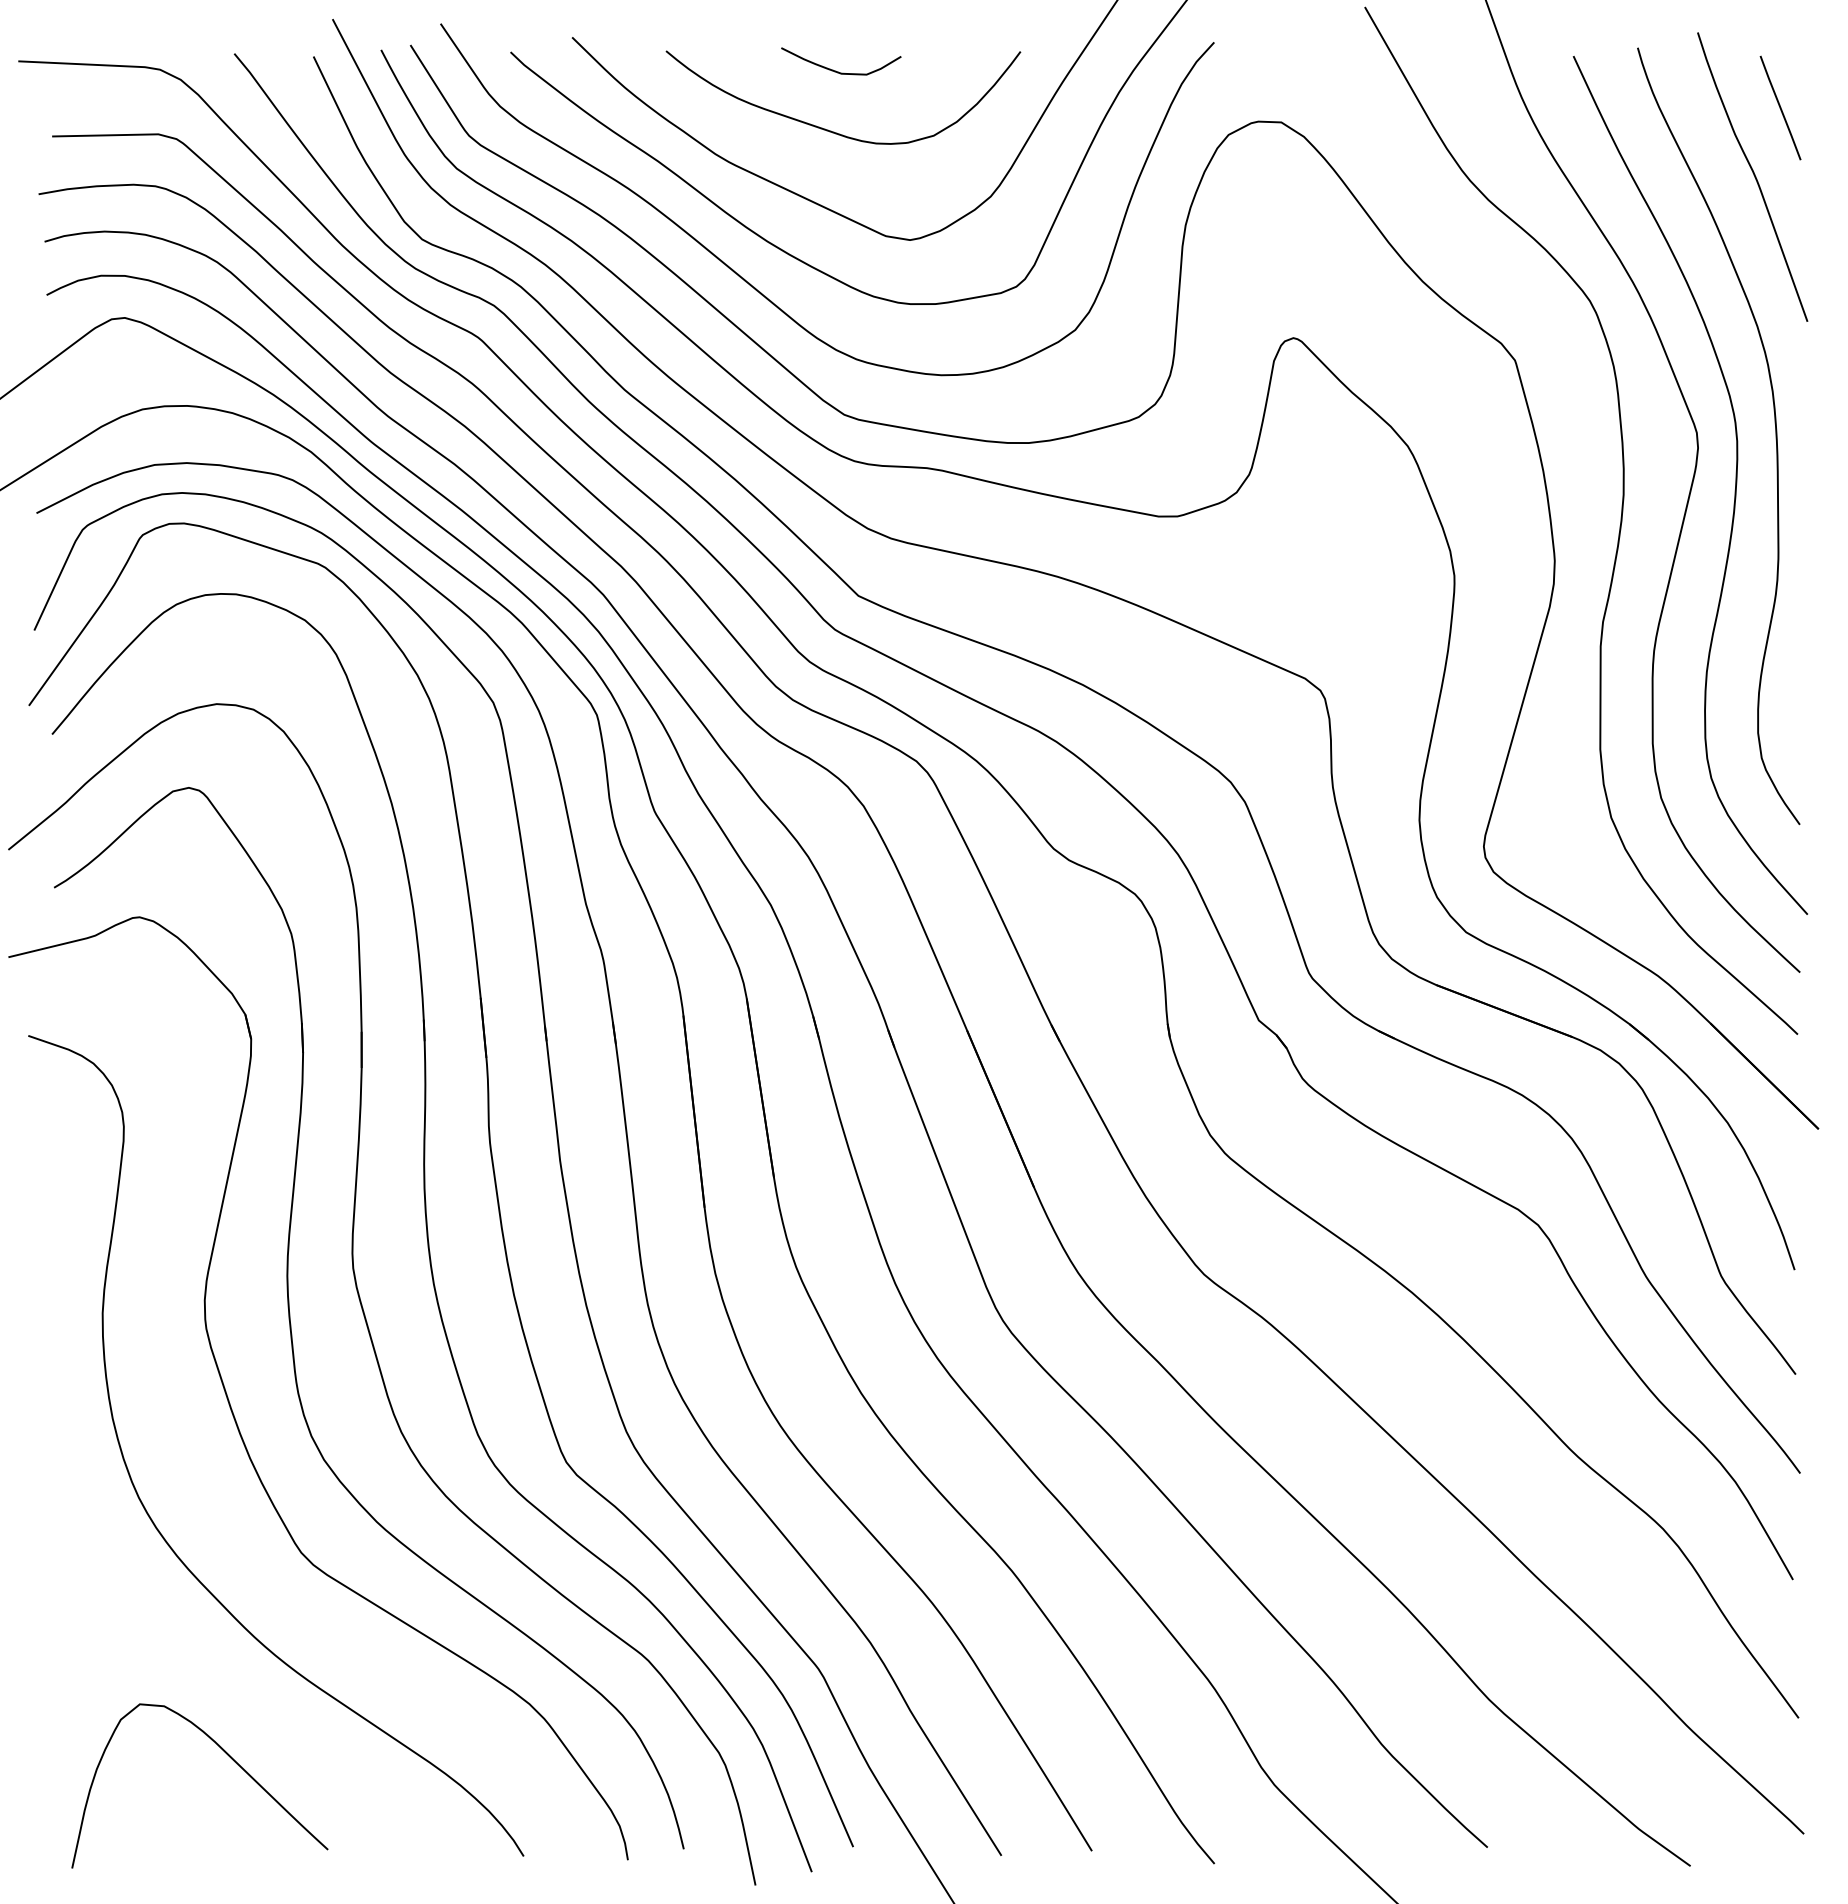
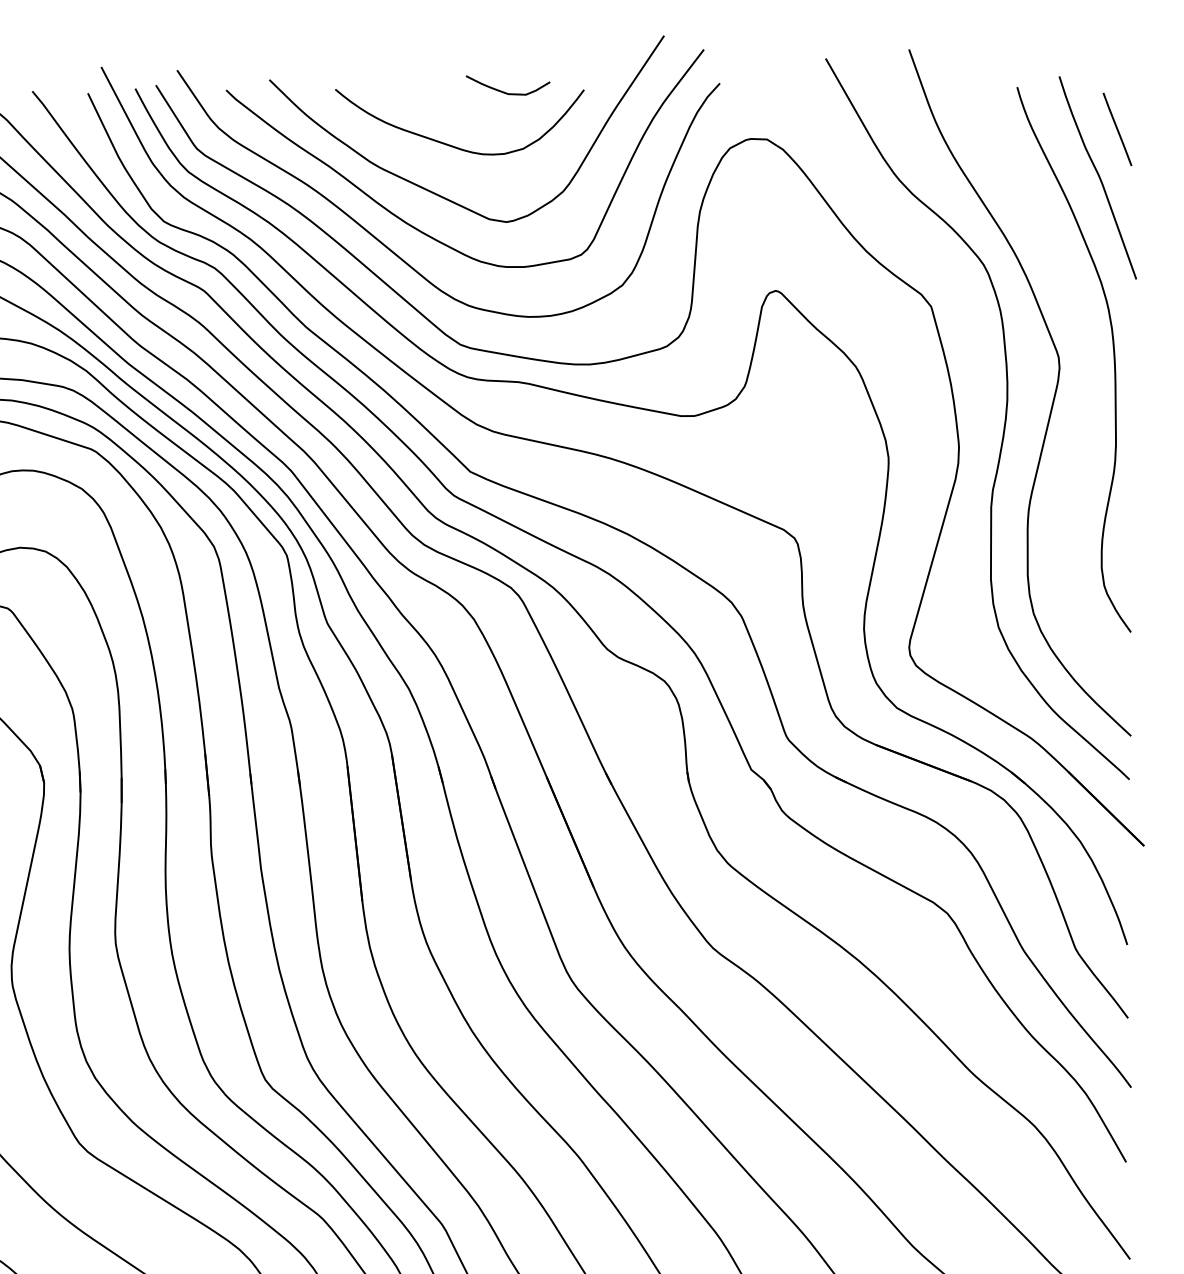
curve: (838, 71) -> (506, 92), moved
curve: (1734, 490) -> (1085, 397), removed

